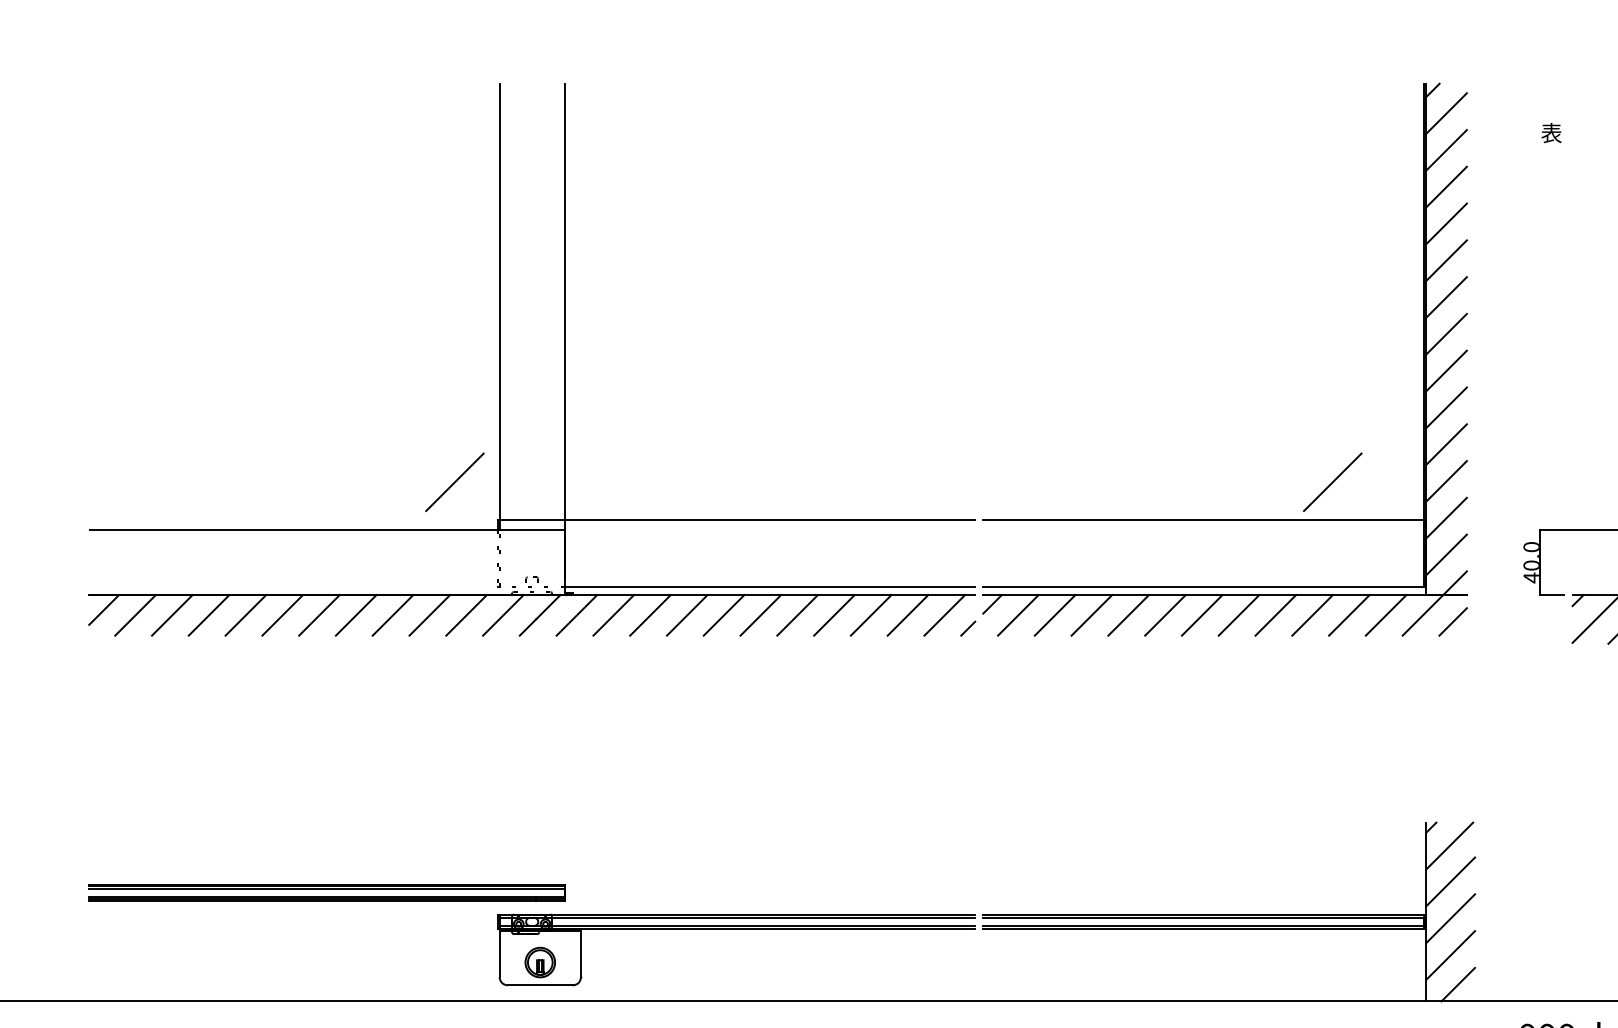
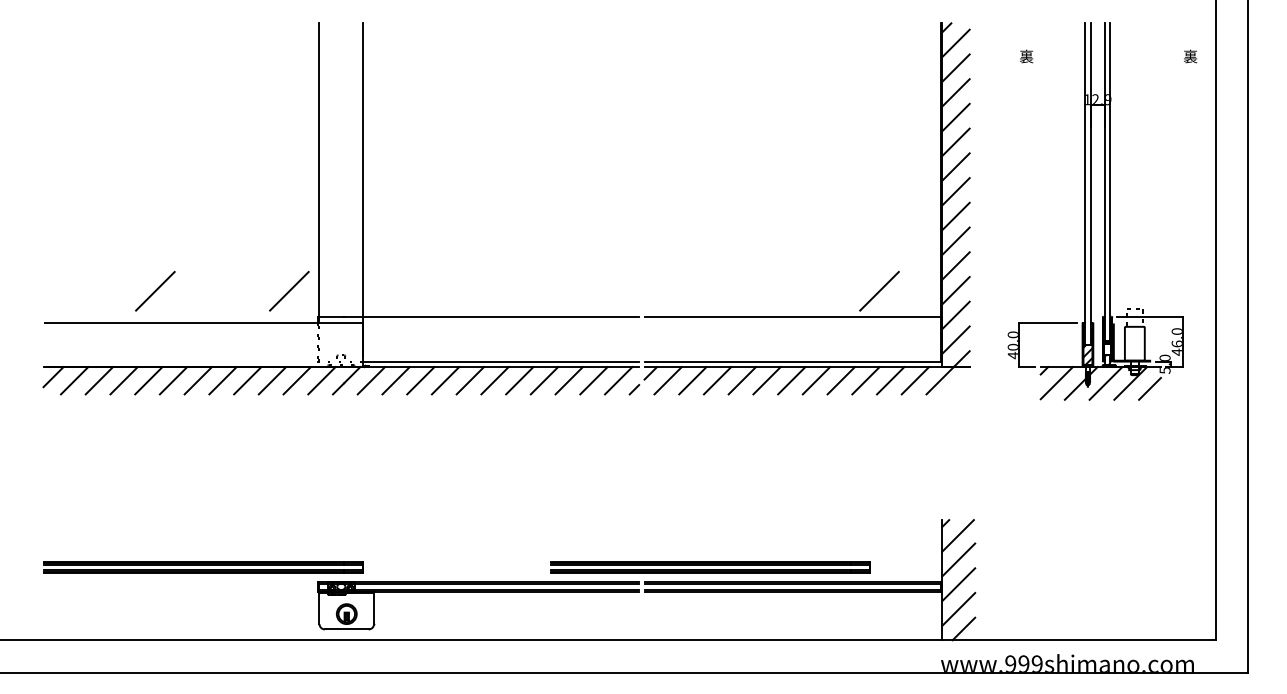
text: (1551, 133) -> (1026, 56), 表 -> 裏
line: (255, 481) -> (155, 290), added
line: (1453, 620) -> (960, 384), removed
part: (1081, 893) -> (710, 567), added

